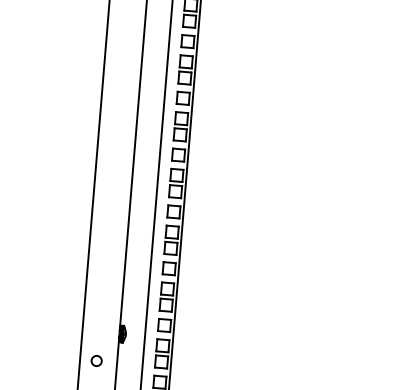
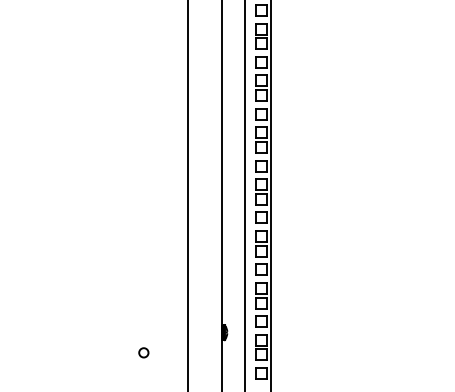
circle: (96, 360) -> (143, 352), moved

